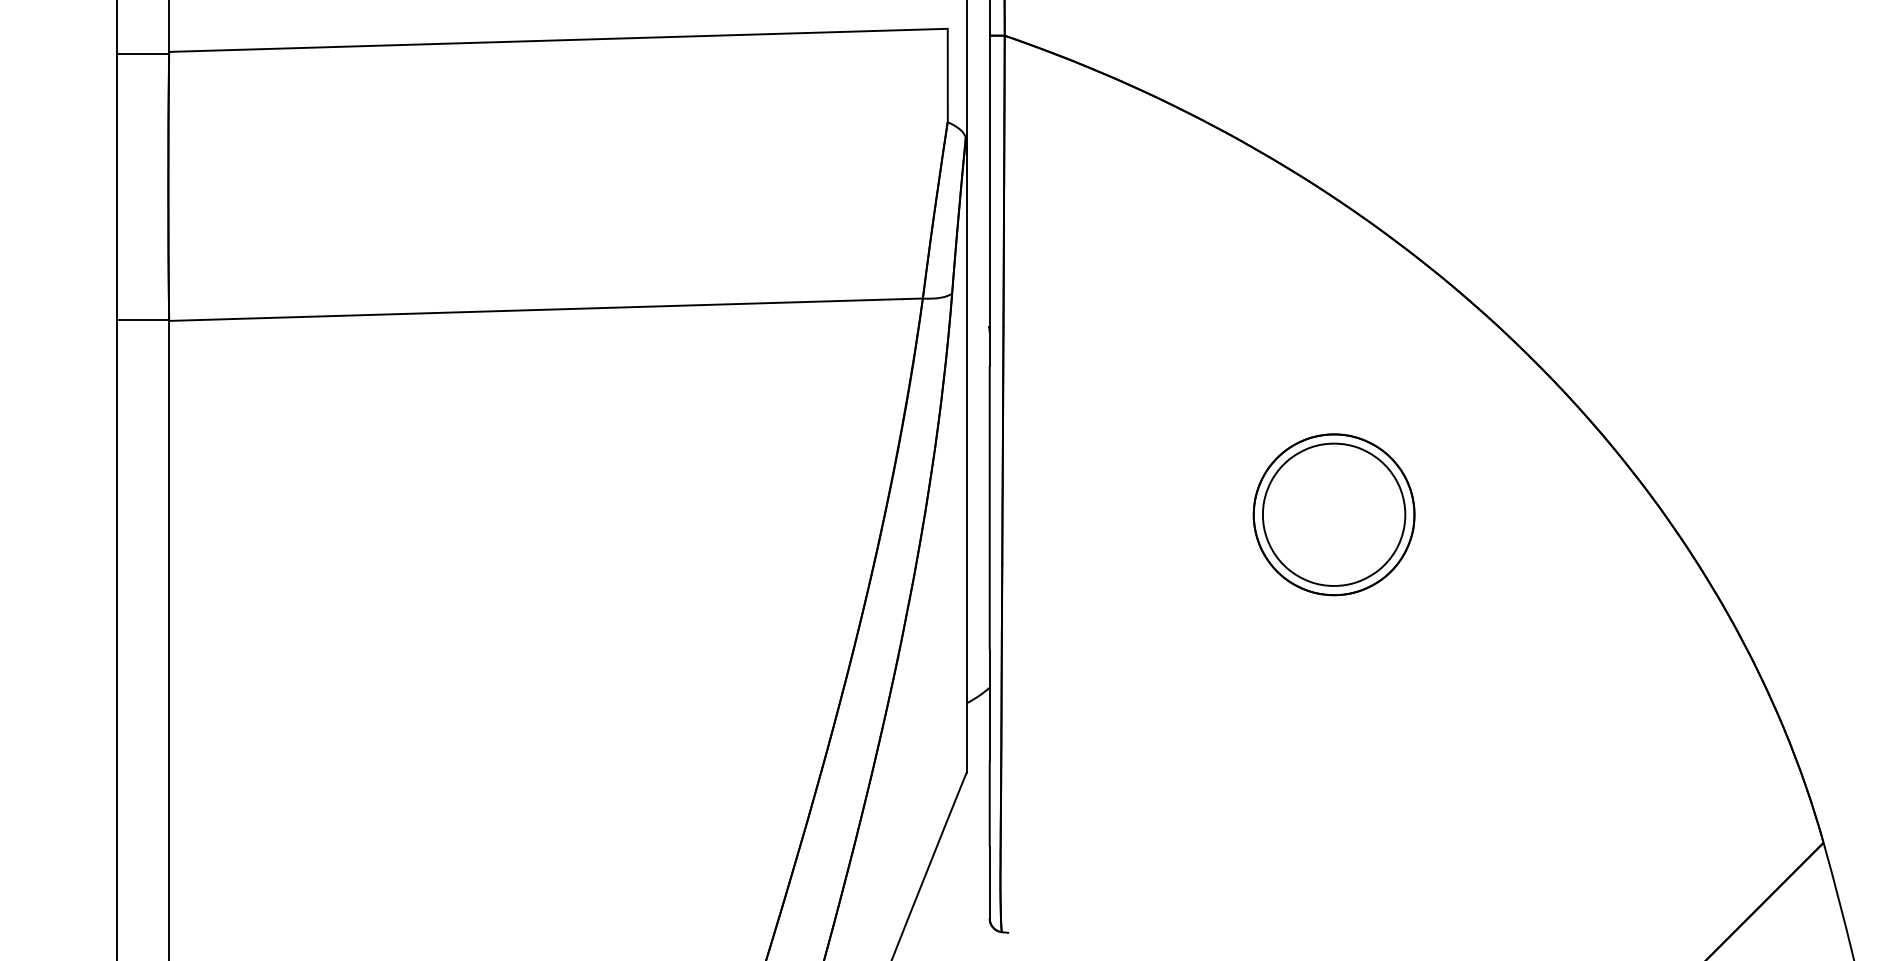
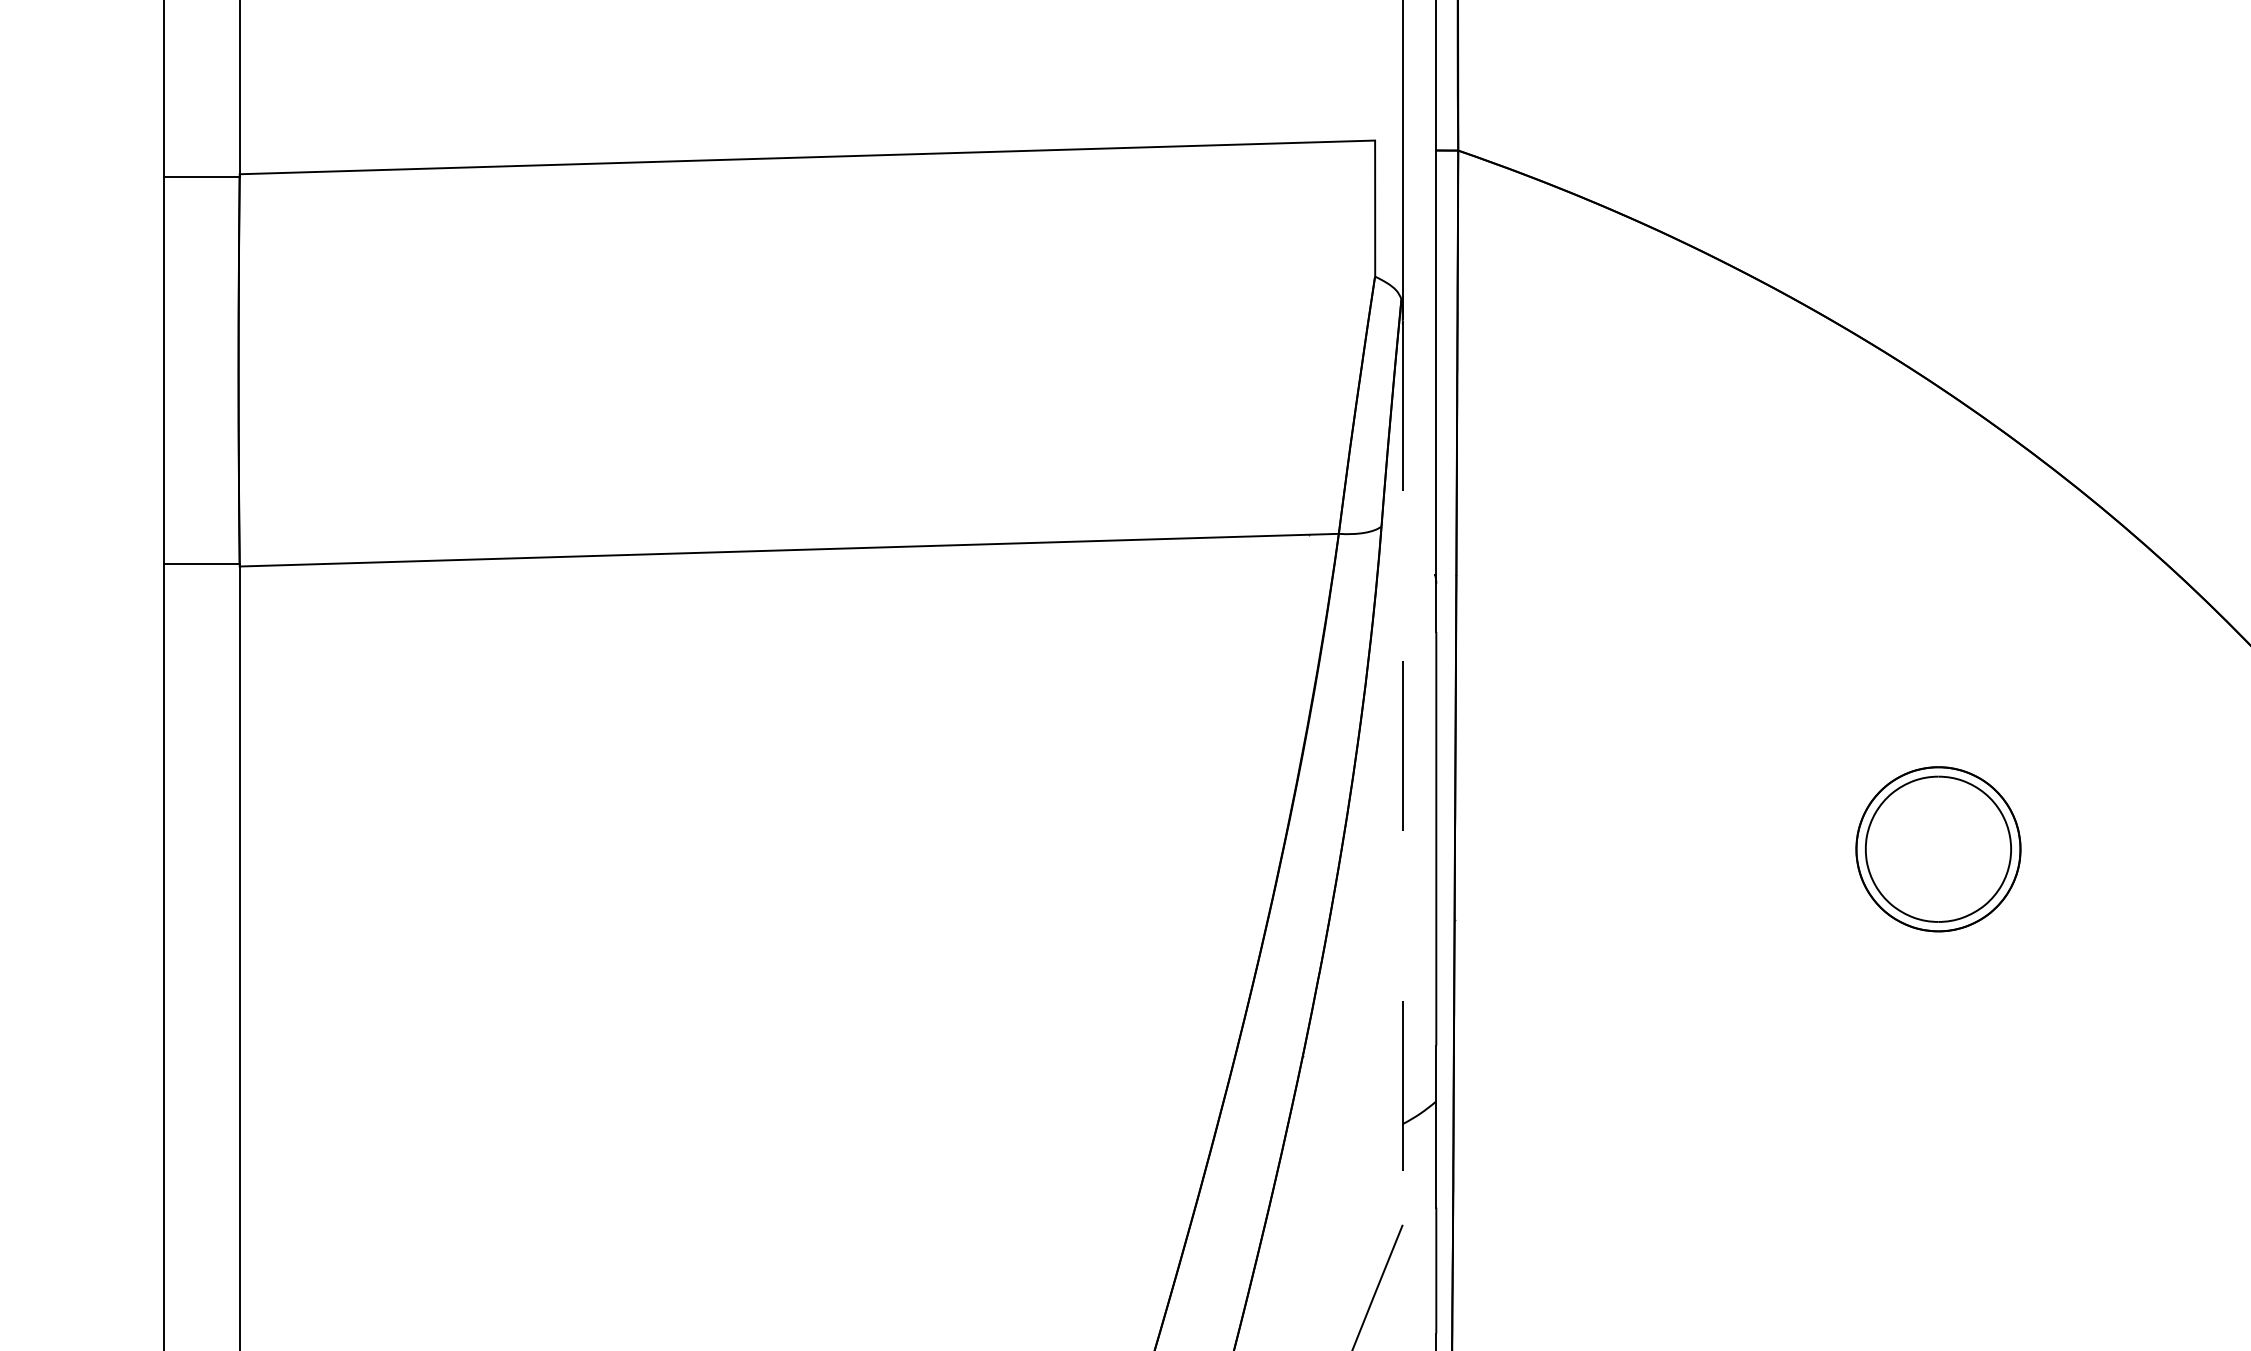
line: (966, 462) -> (1402, 772), solid -> dashed
part: (1333, 514) -> (1937, 848), size x0.7

